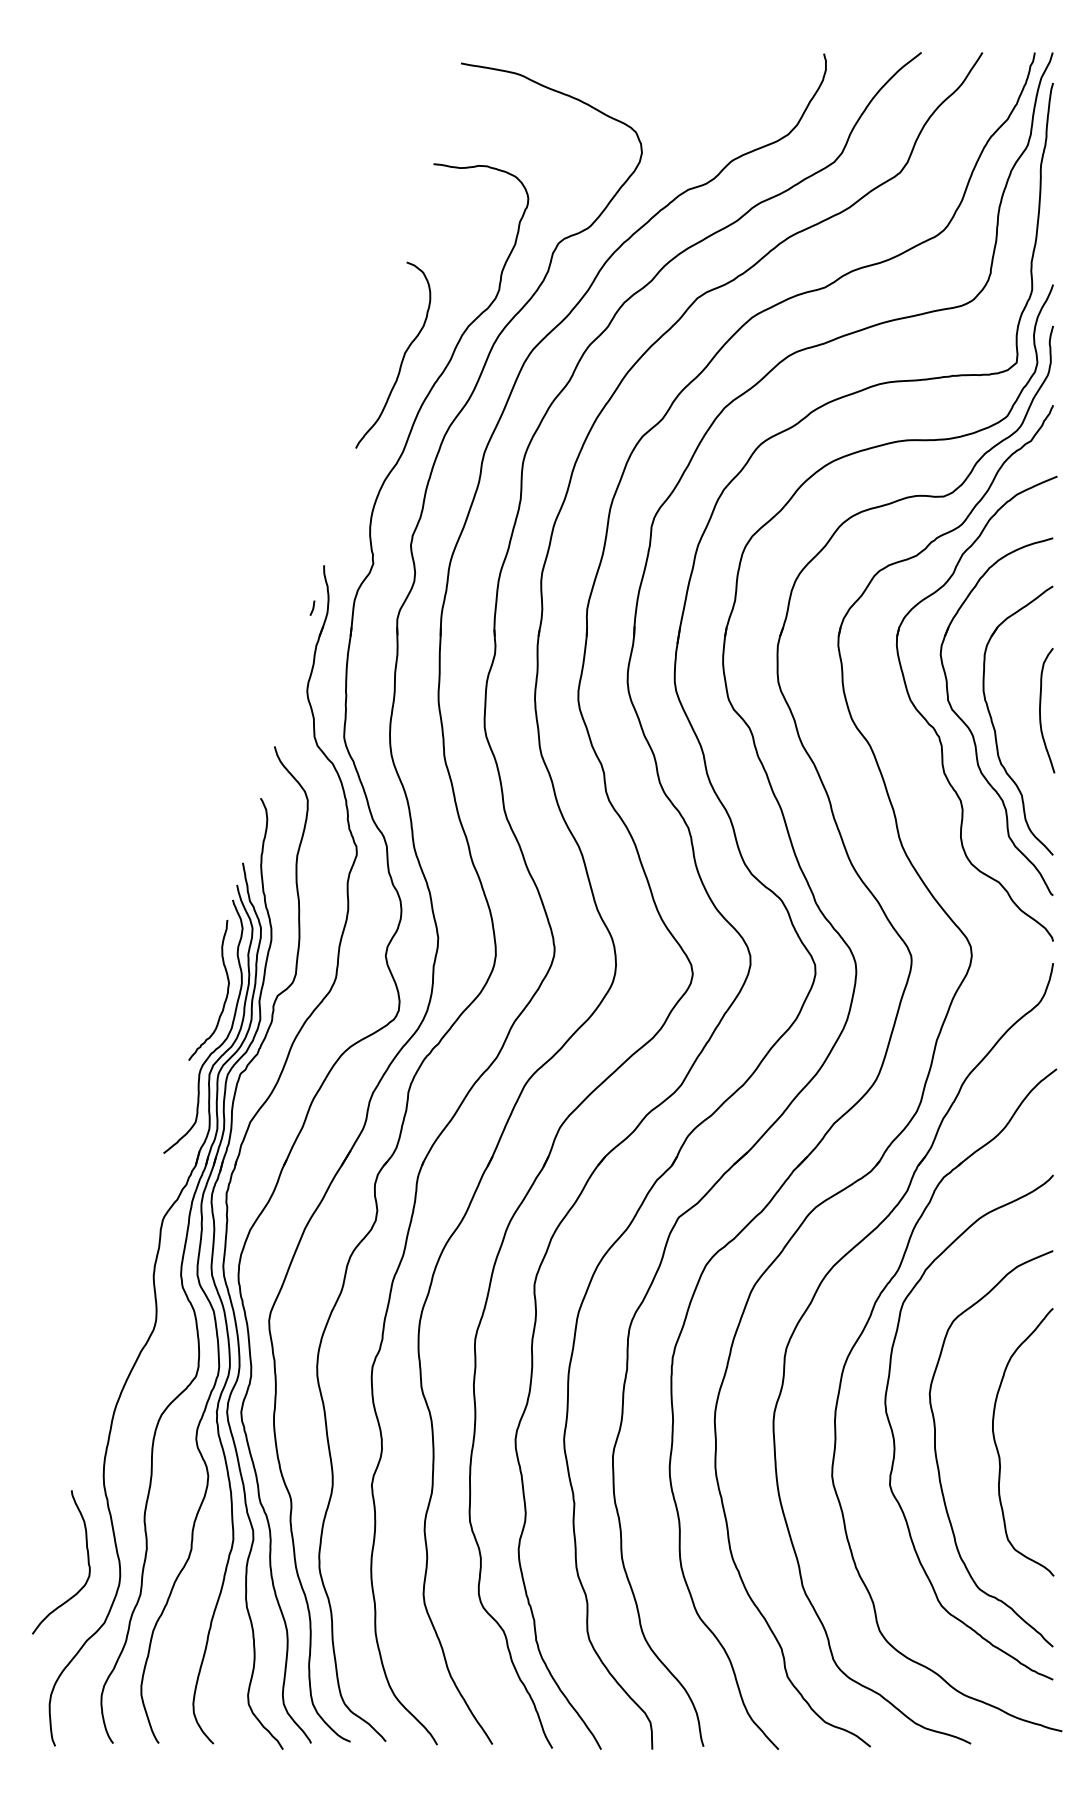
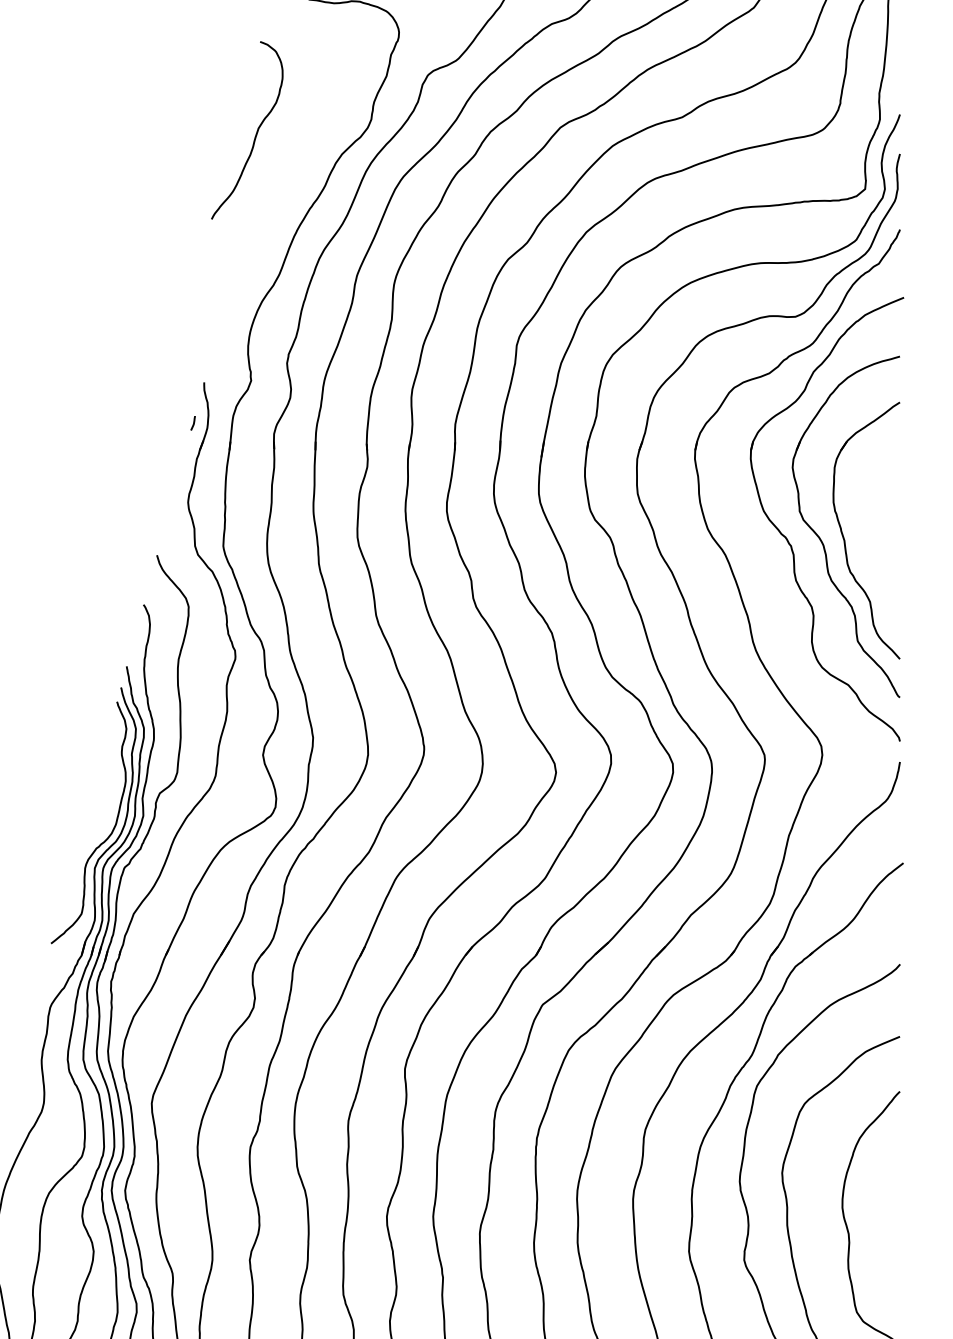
curve: (402, 357) -> (256, 132), moved
curve: (1040, 710) -> (887, 520), removed
curve: (226, 993) -> (111, 791), removed

